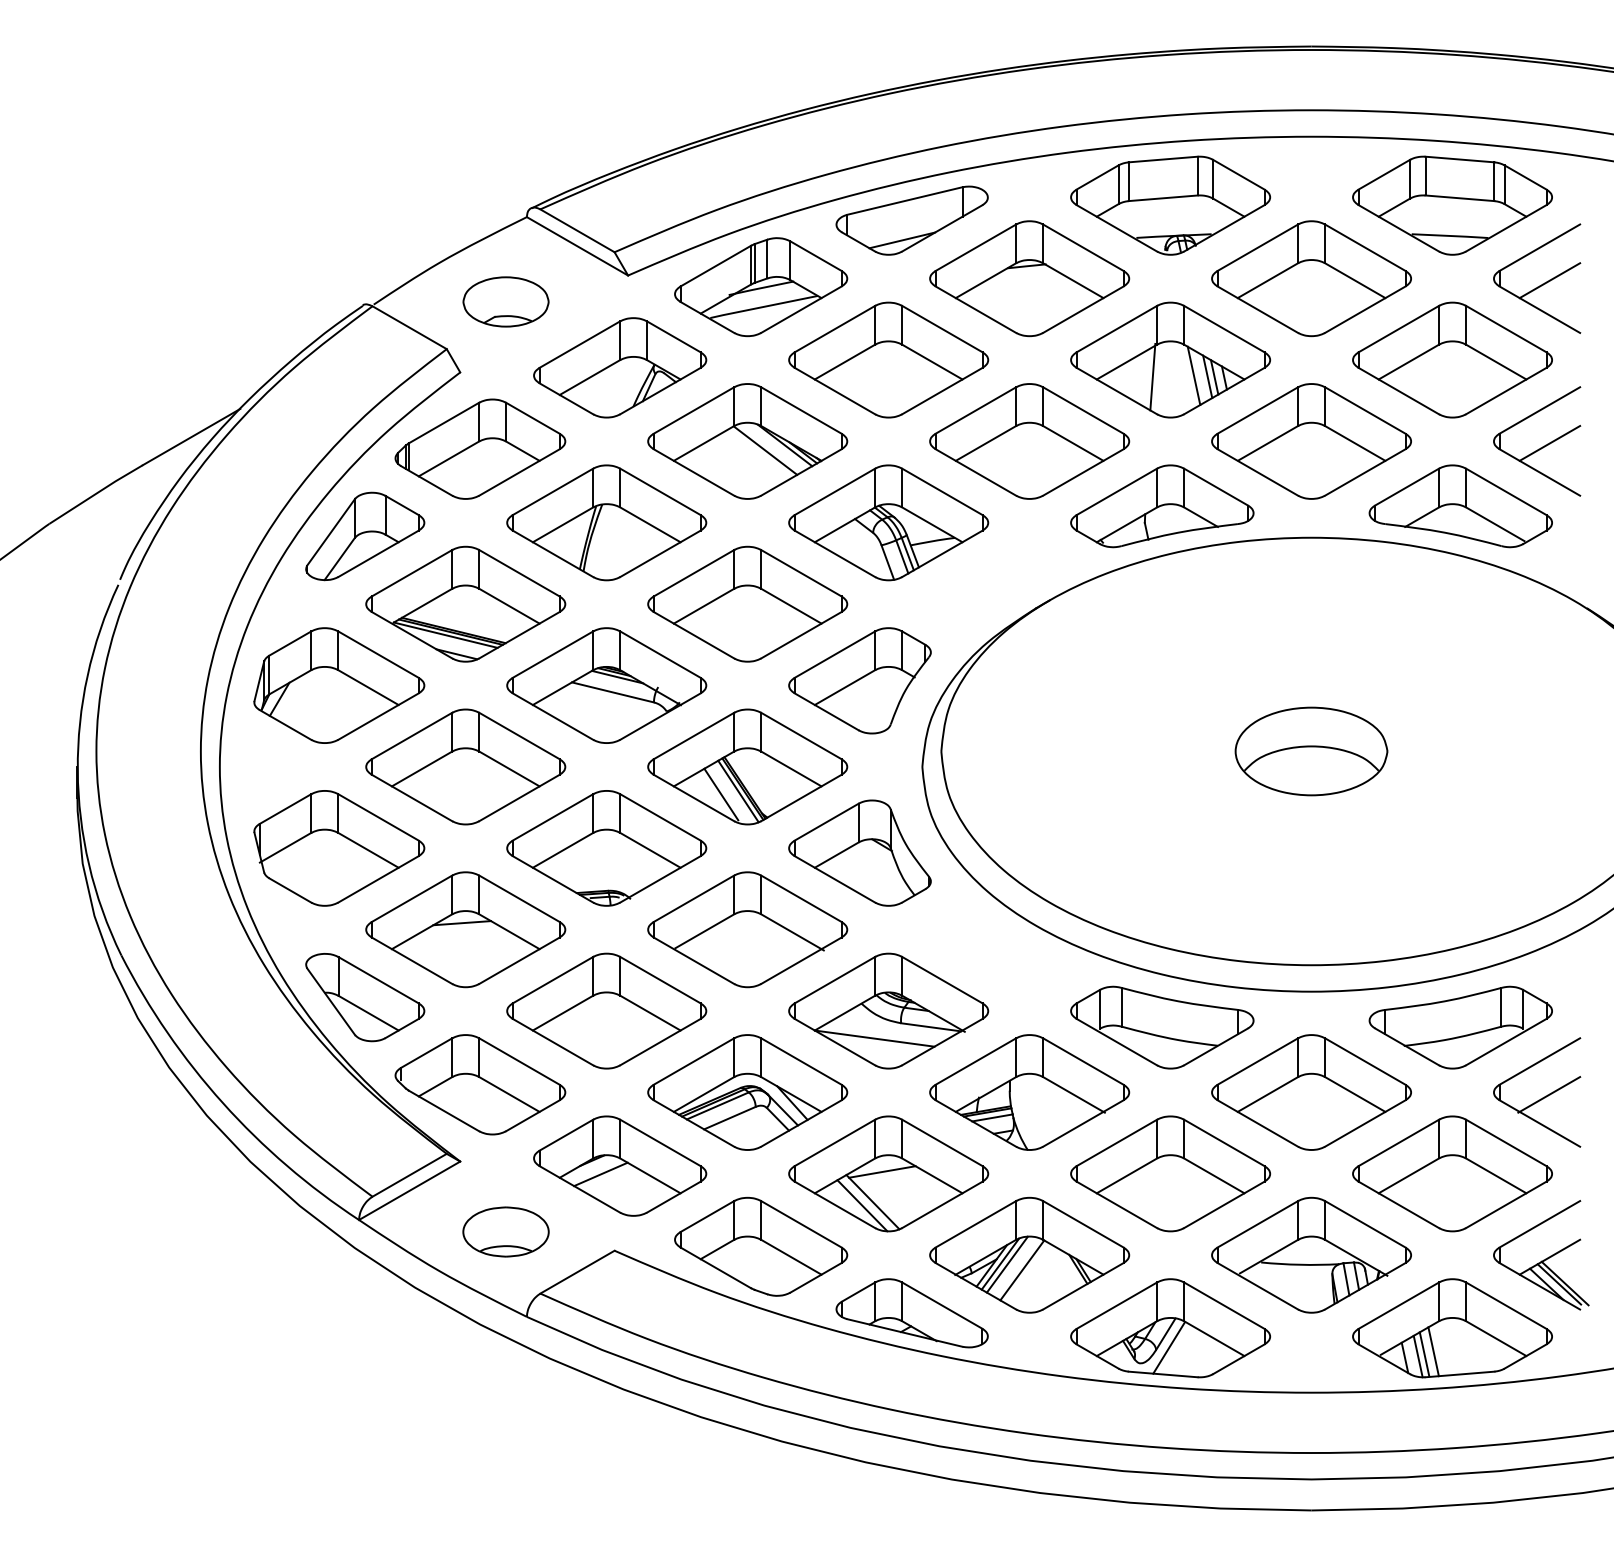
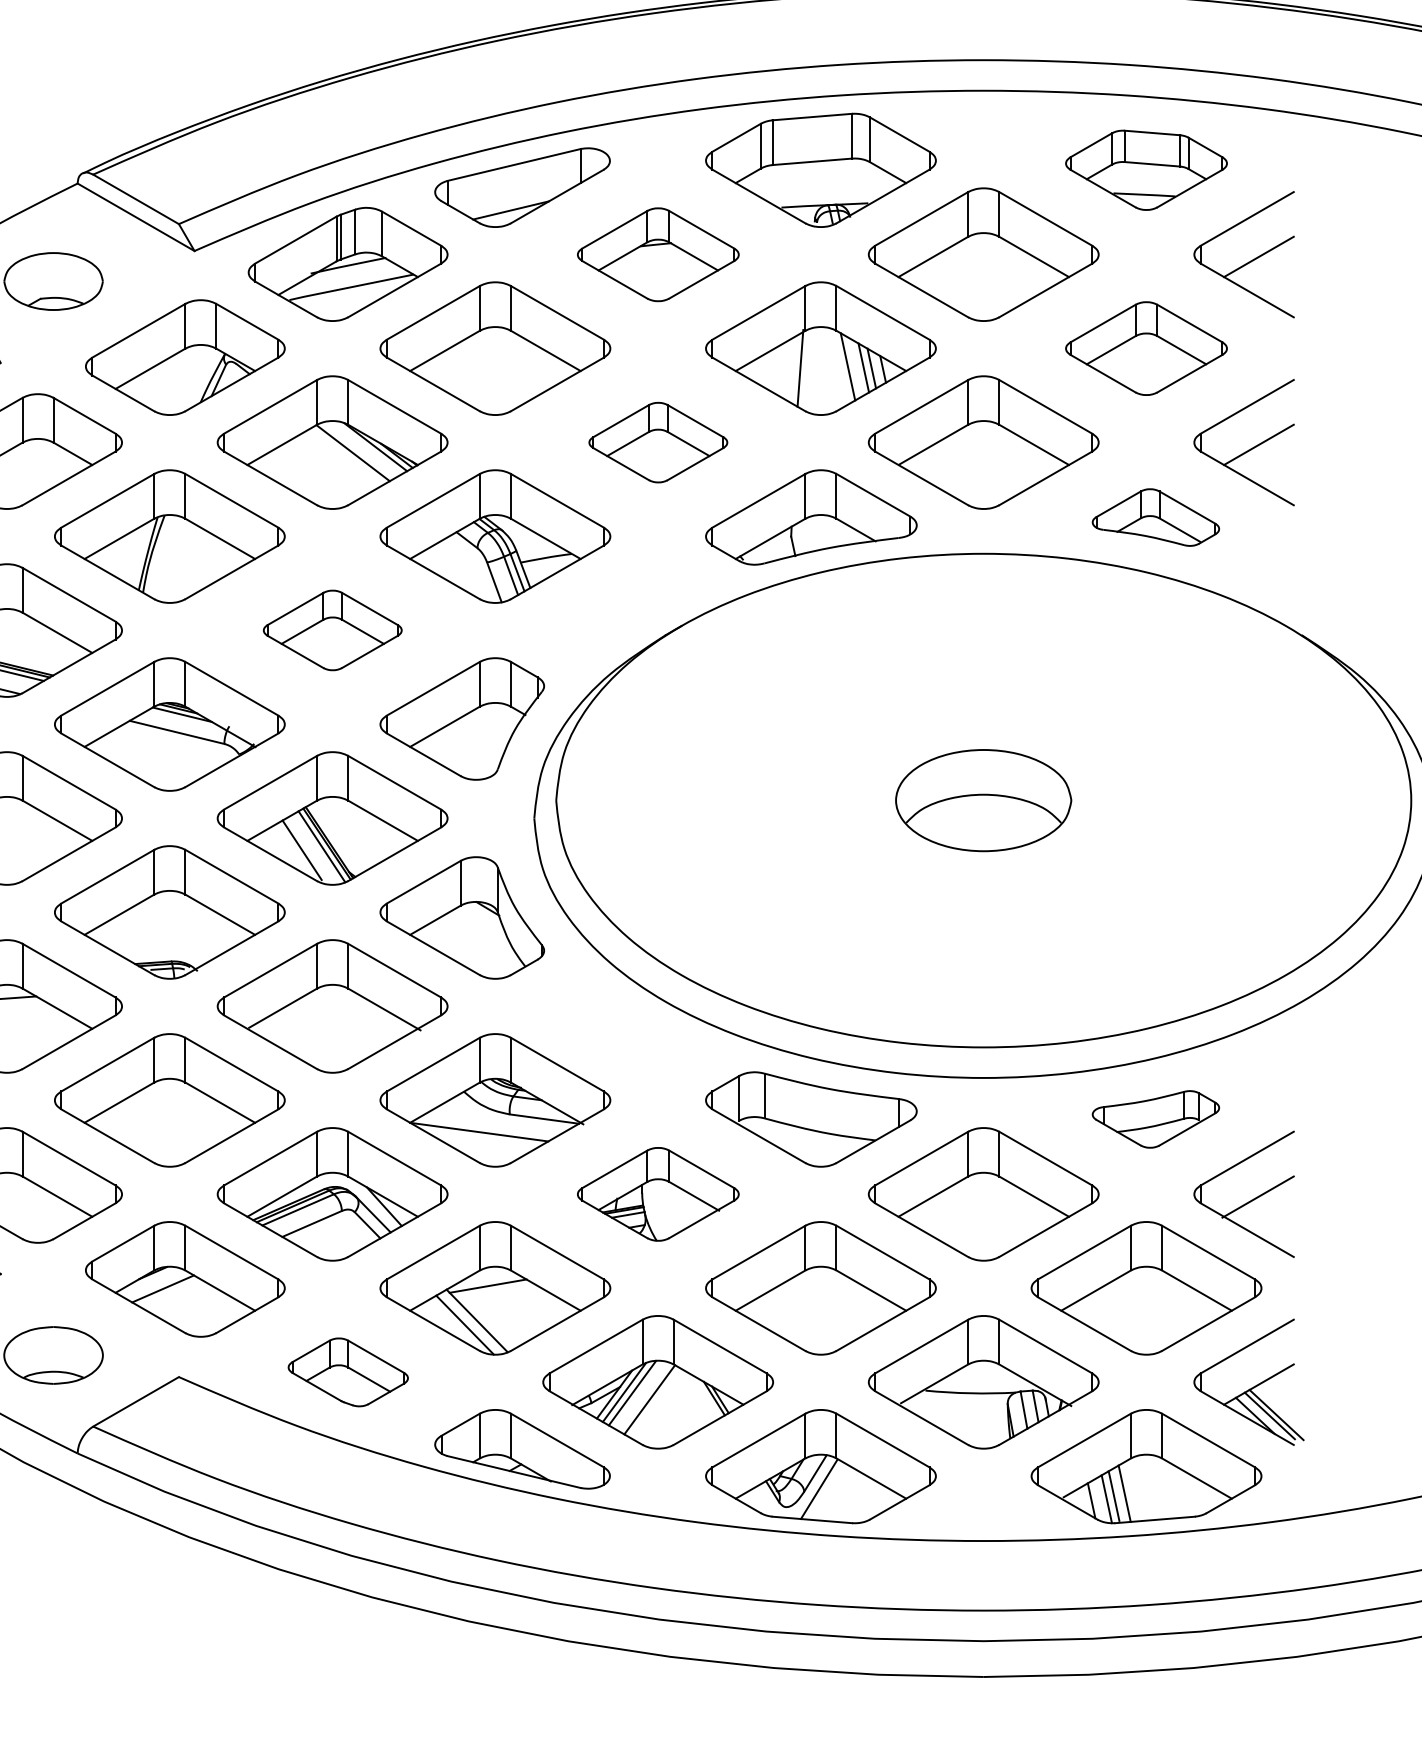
part: (1452, 205) -> (1146, 170), size x0.7
part: (1029, 278) -> (658, 254), size x0.7
part: (1452, 359) -> (1146, 347), size x0.7
part: (1029, 441) -> (658, 442), size x0.6
part: (1460, 506) -> (1155, 517), size x0.6
part: (747, 603) -> (332, 629), size x0.6
part: (1460, 1027) -> (1155, 1119), size x0.6
part: (1029, 1092) -> (658, 1194), size x0.7
part: (761, 1246) -> (348, 1372), size x0.6

